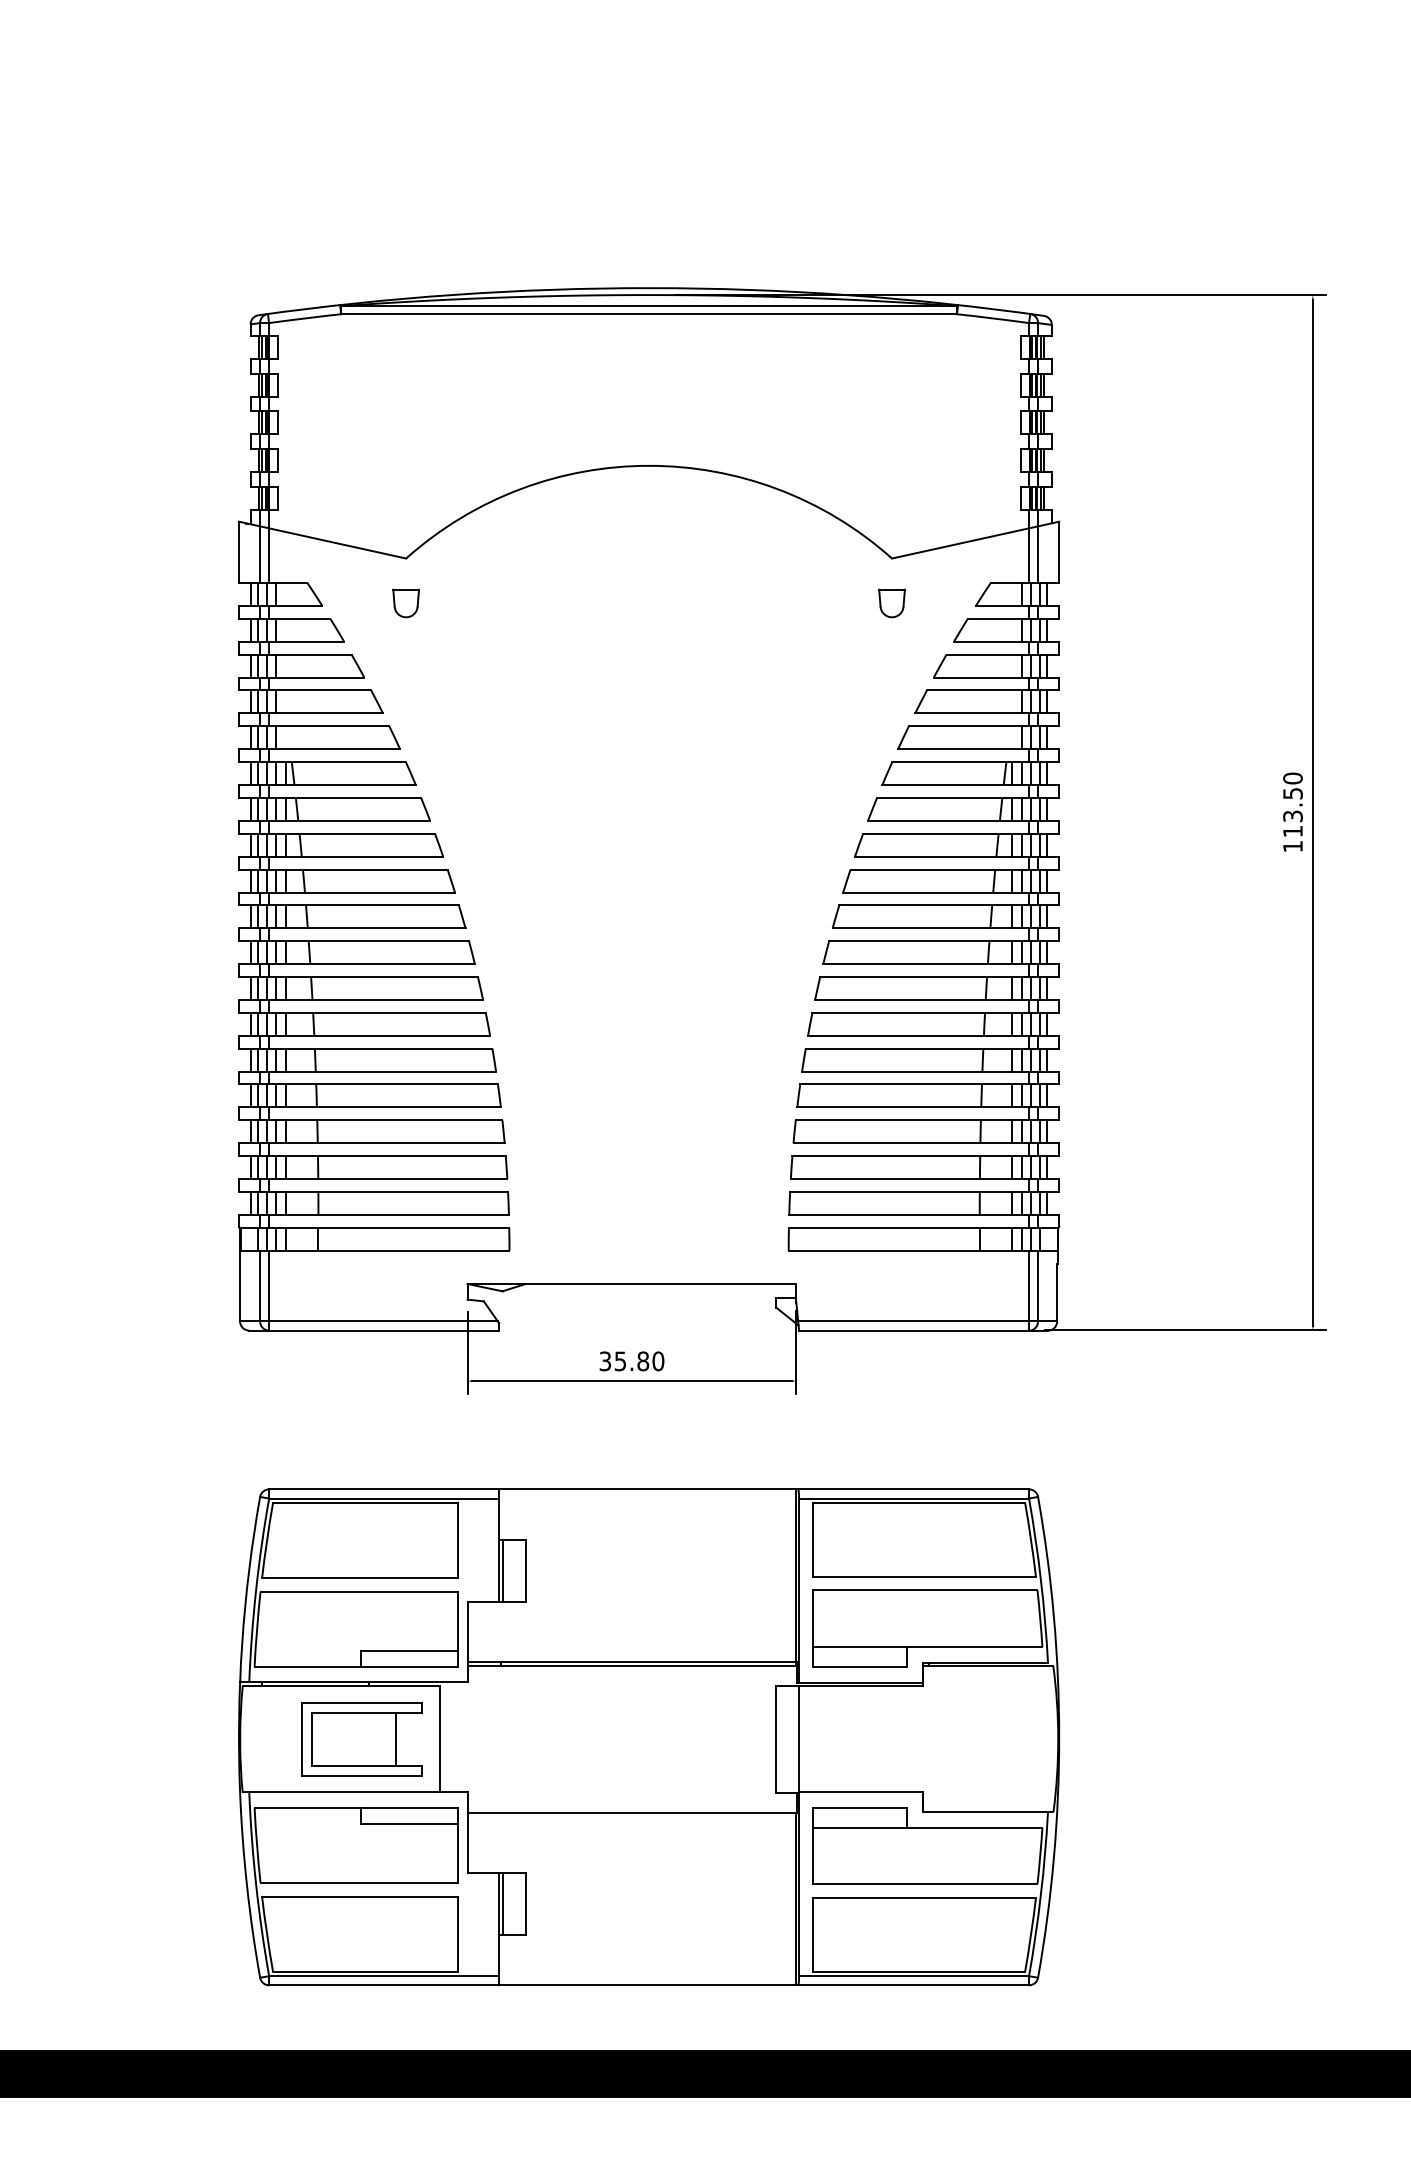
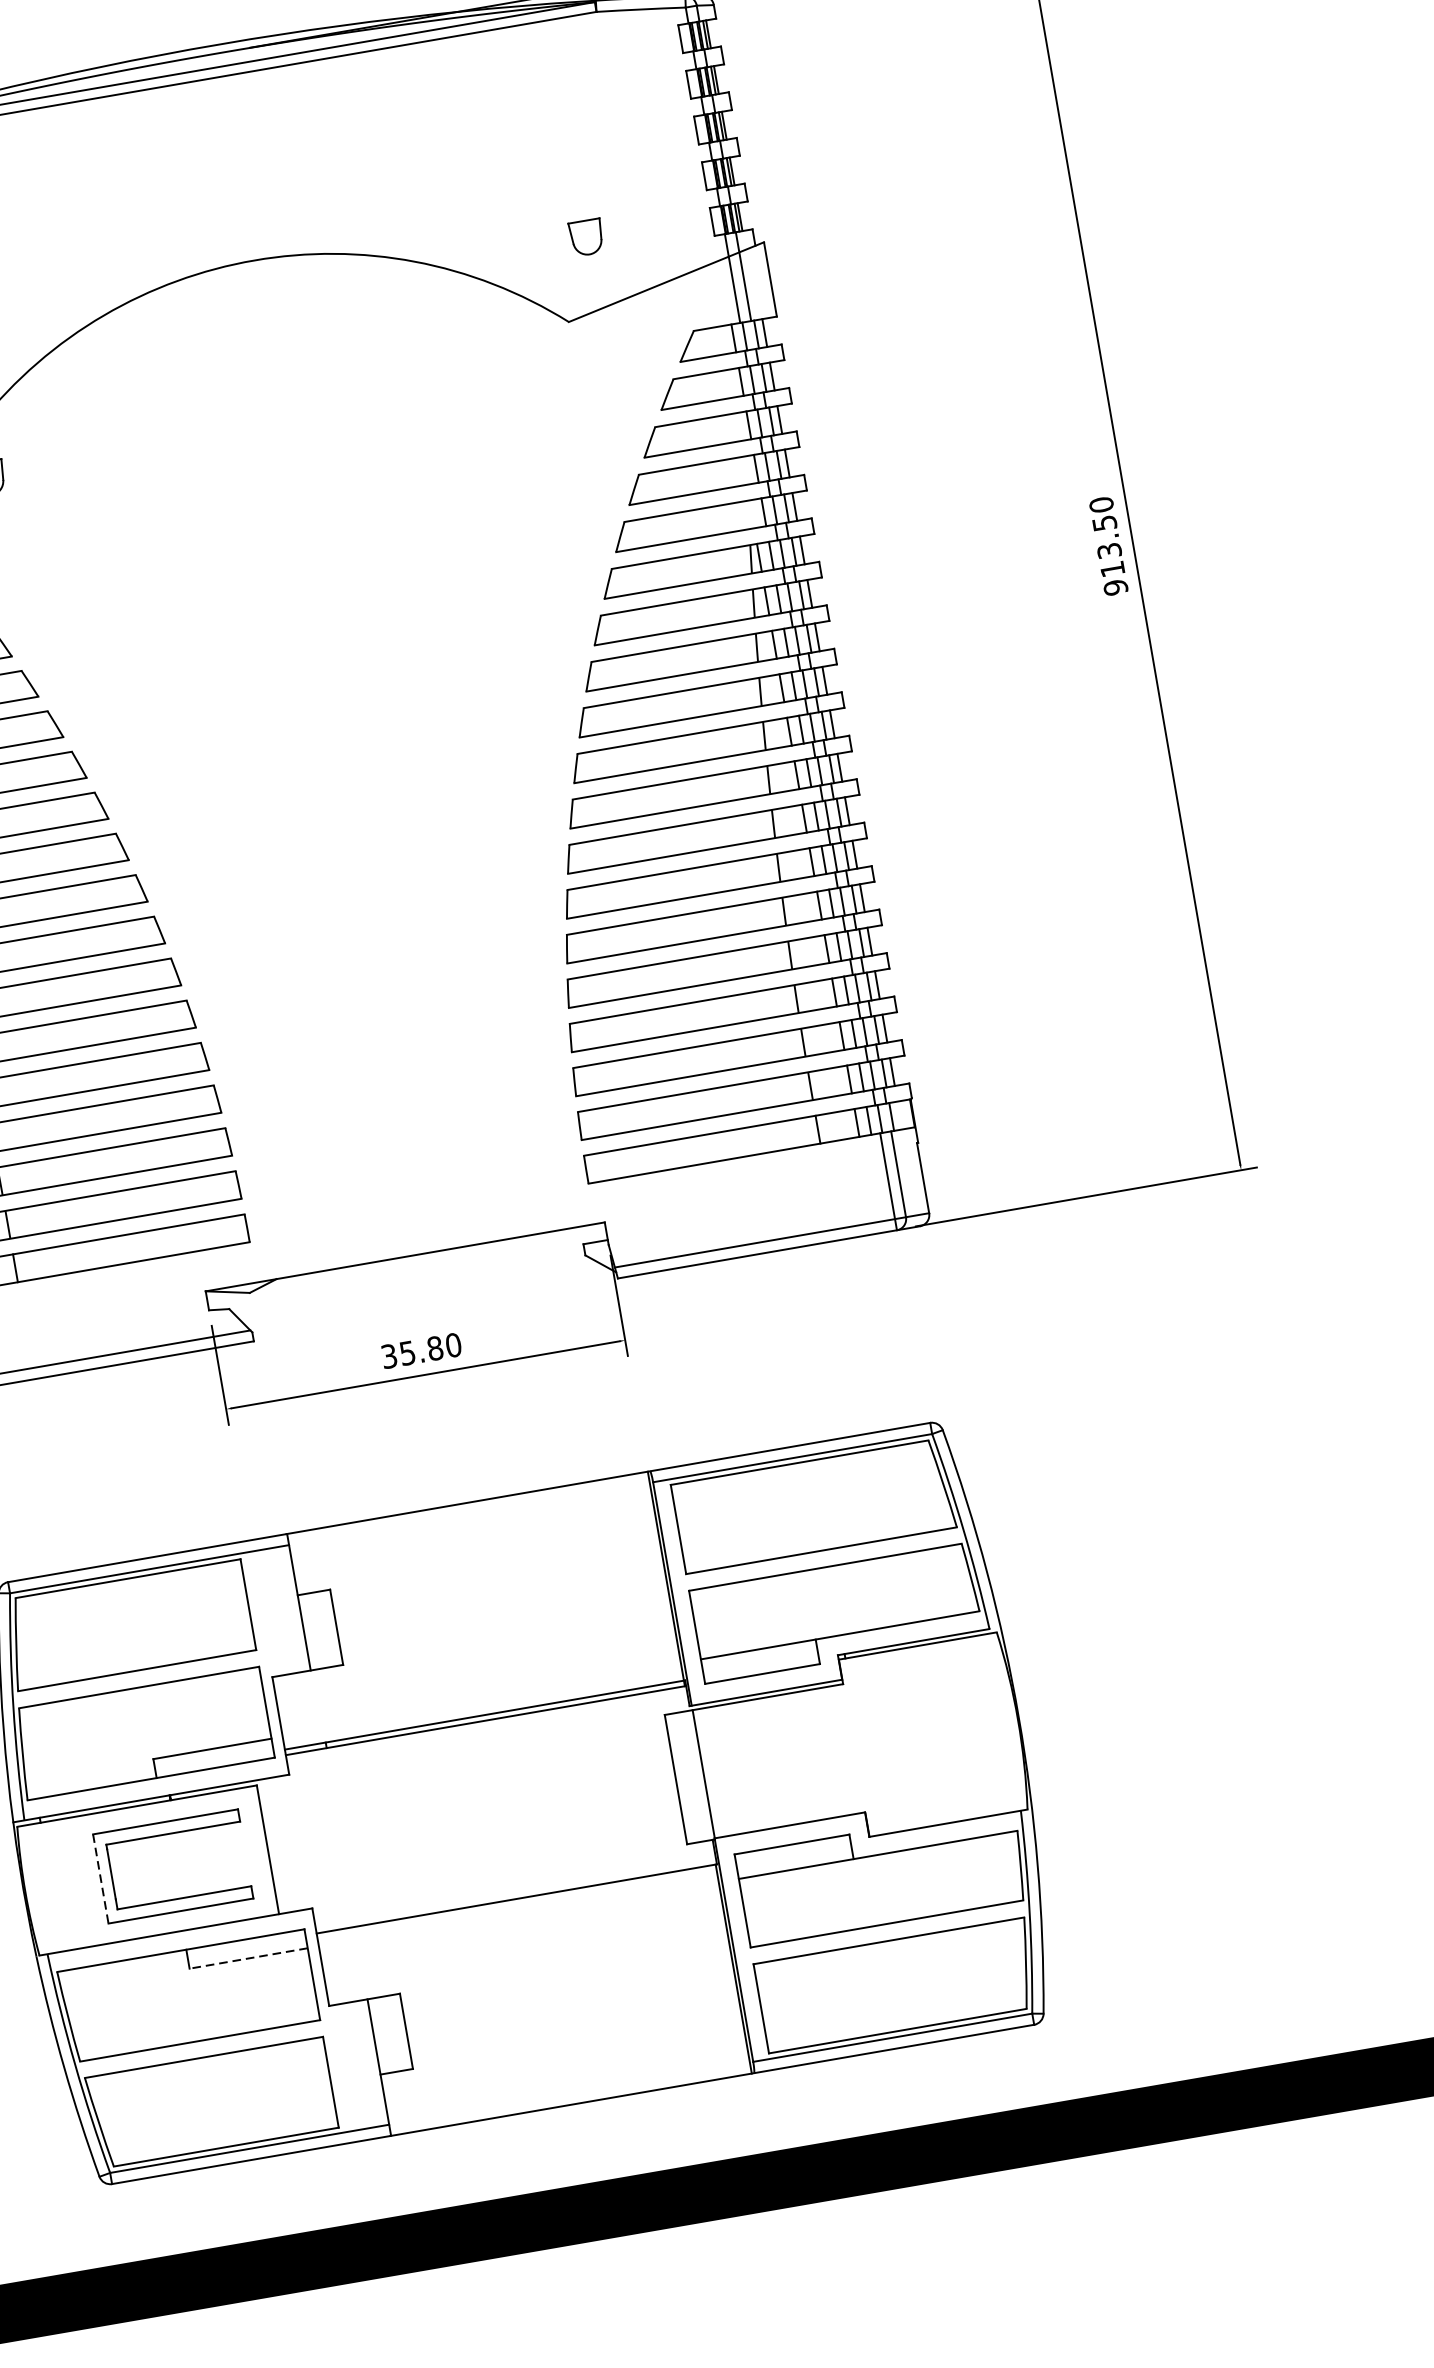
part: (891, 603) -> (586, 237), moved
text: (1292, 846) -> (1115, 587), 113.50 -> 913.50
line: (502, 1570) -> (308, 1631), removed
line: (302, 1739) -> (100, 1878), solid -> dashed
line: (395, 1739) -> (213, 1859), removed
line: (409, 1823) -> (248, 1958), solid -> dashed
line: (502, 1903) -> (378, 2035), removed

